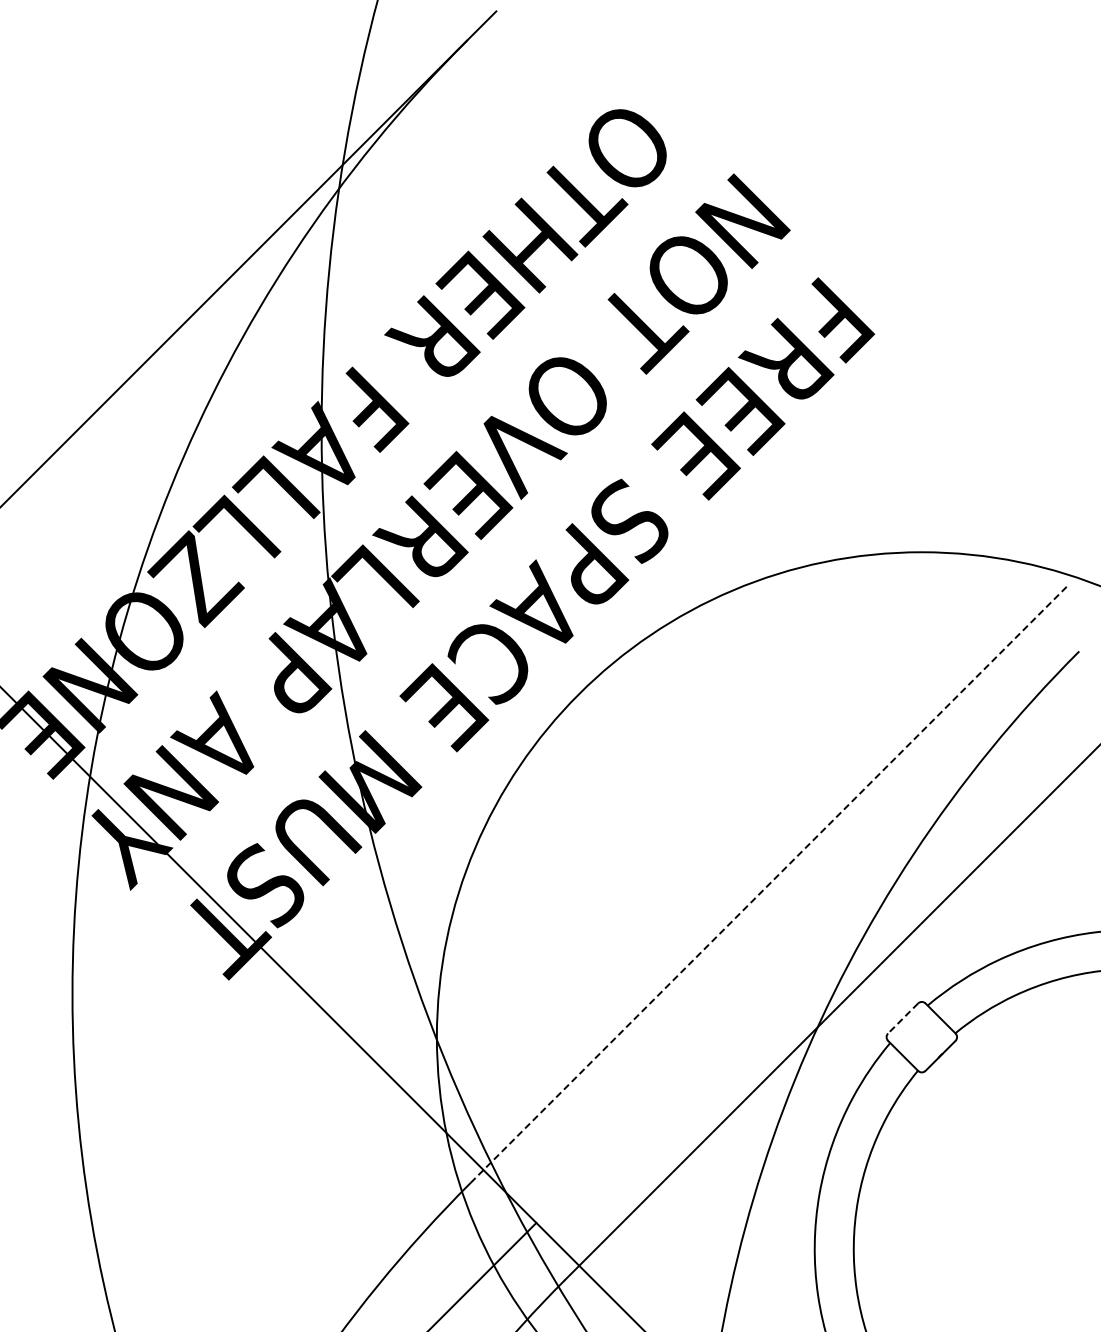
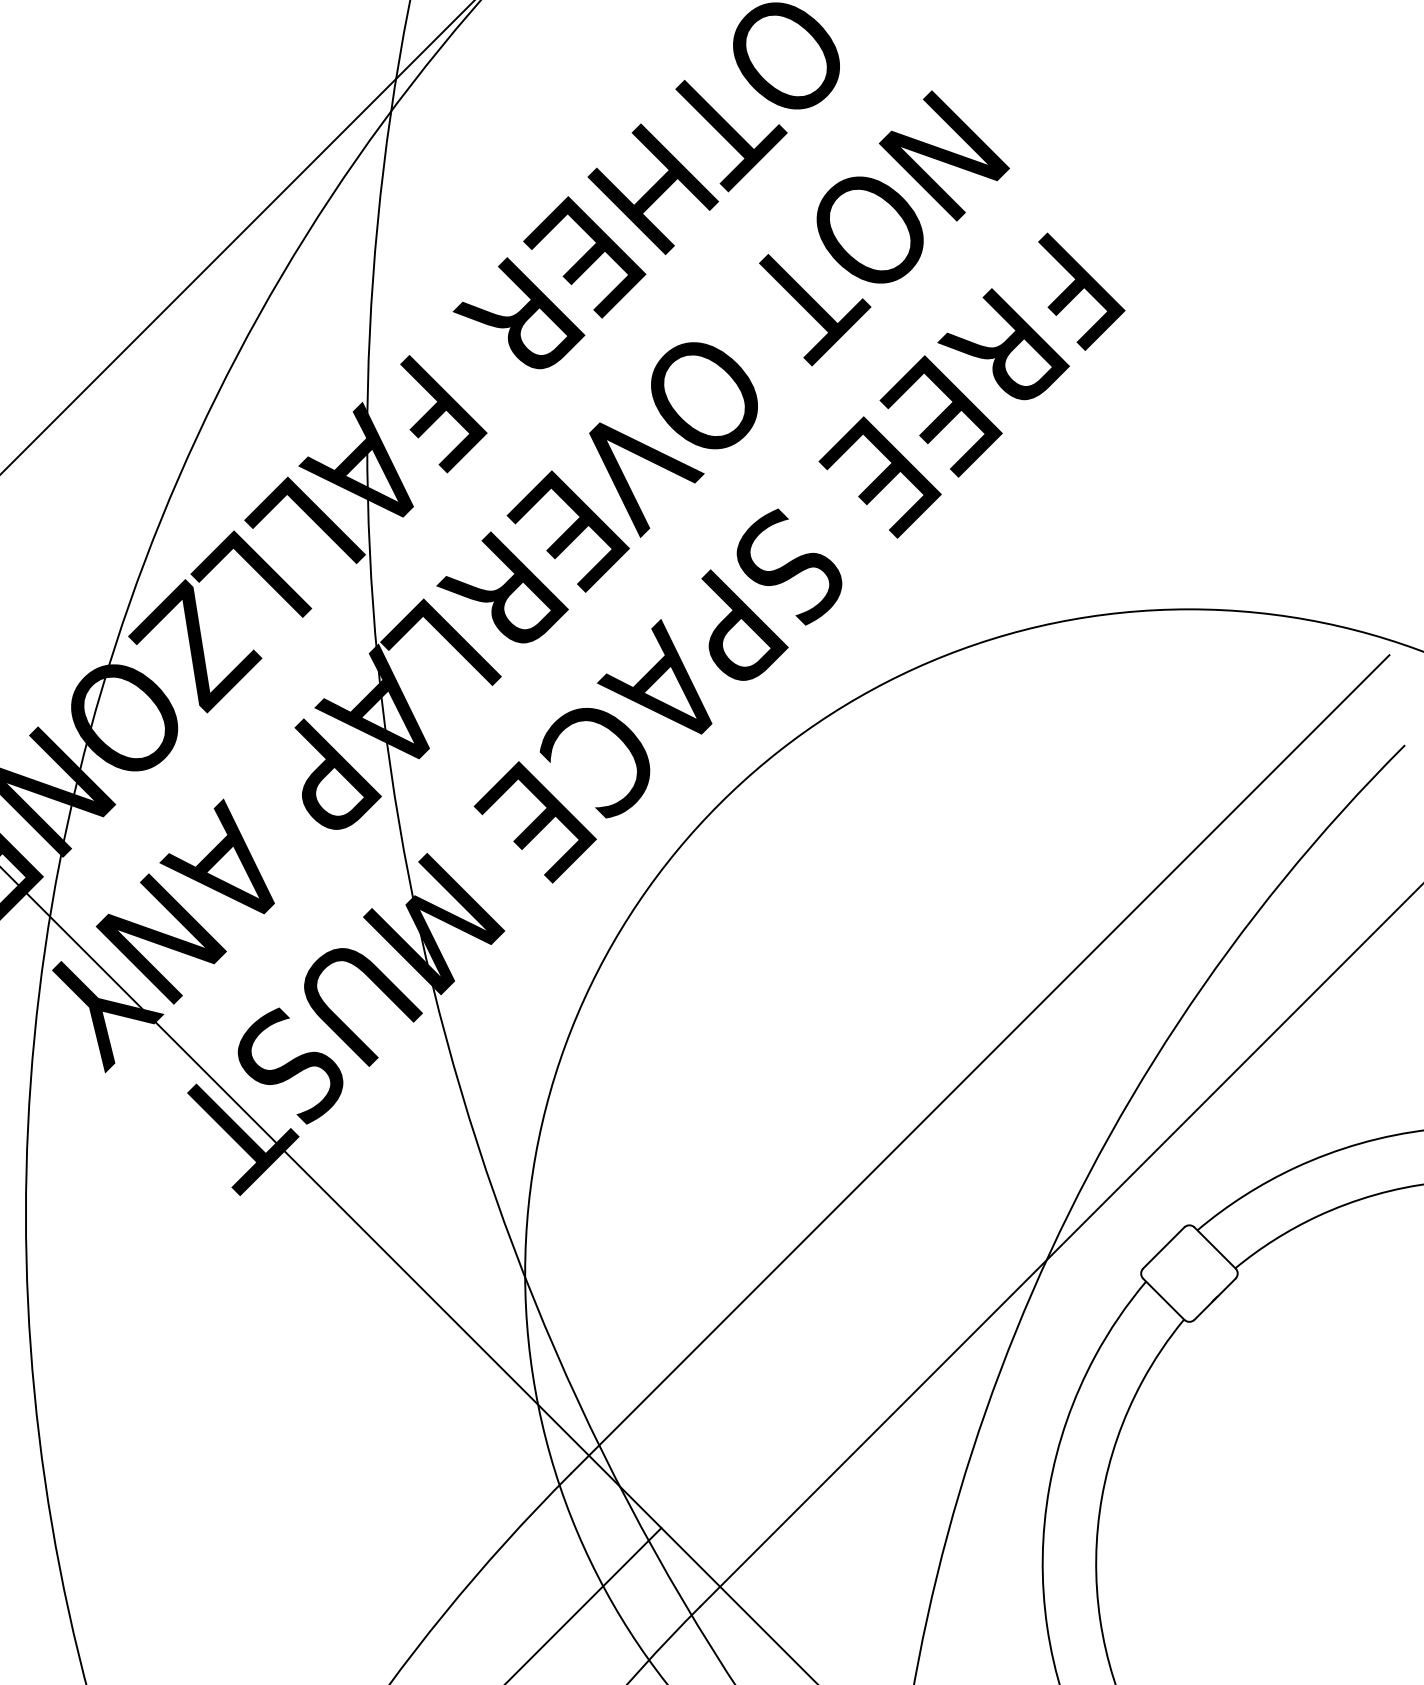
line: (769, 883) -> (980, 1063), dashed -> solid
line: (902, 1018) -> (1162, 1248), dashed -> solid

